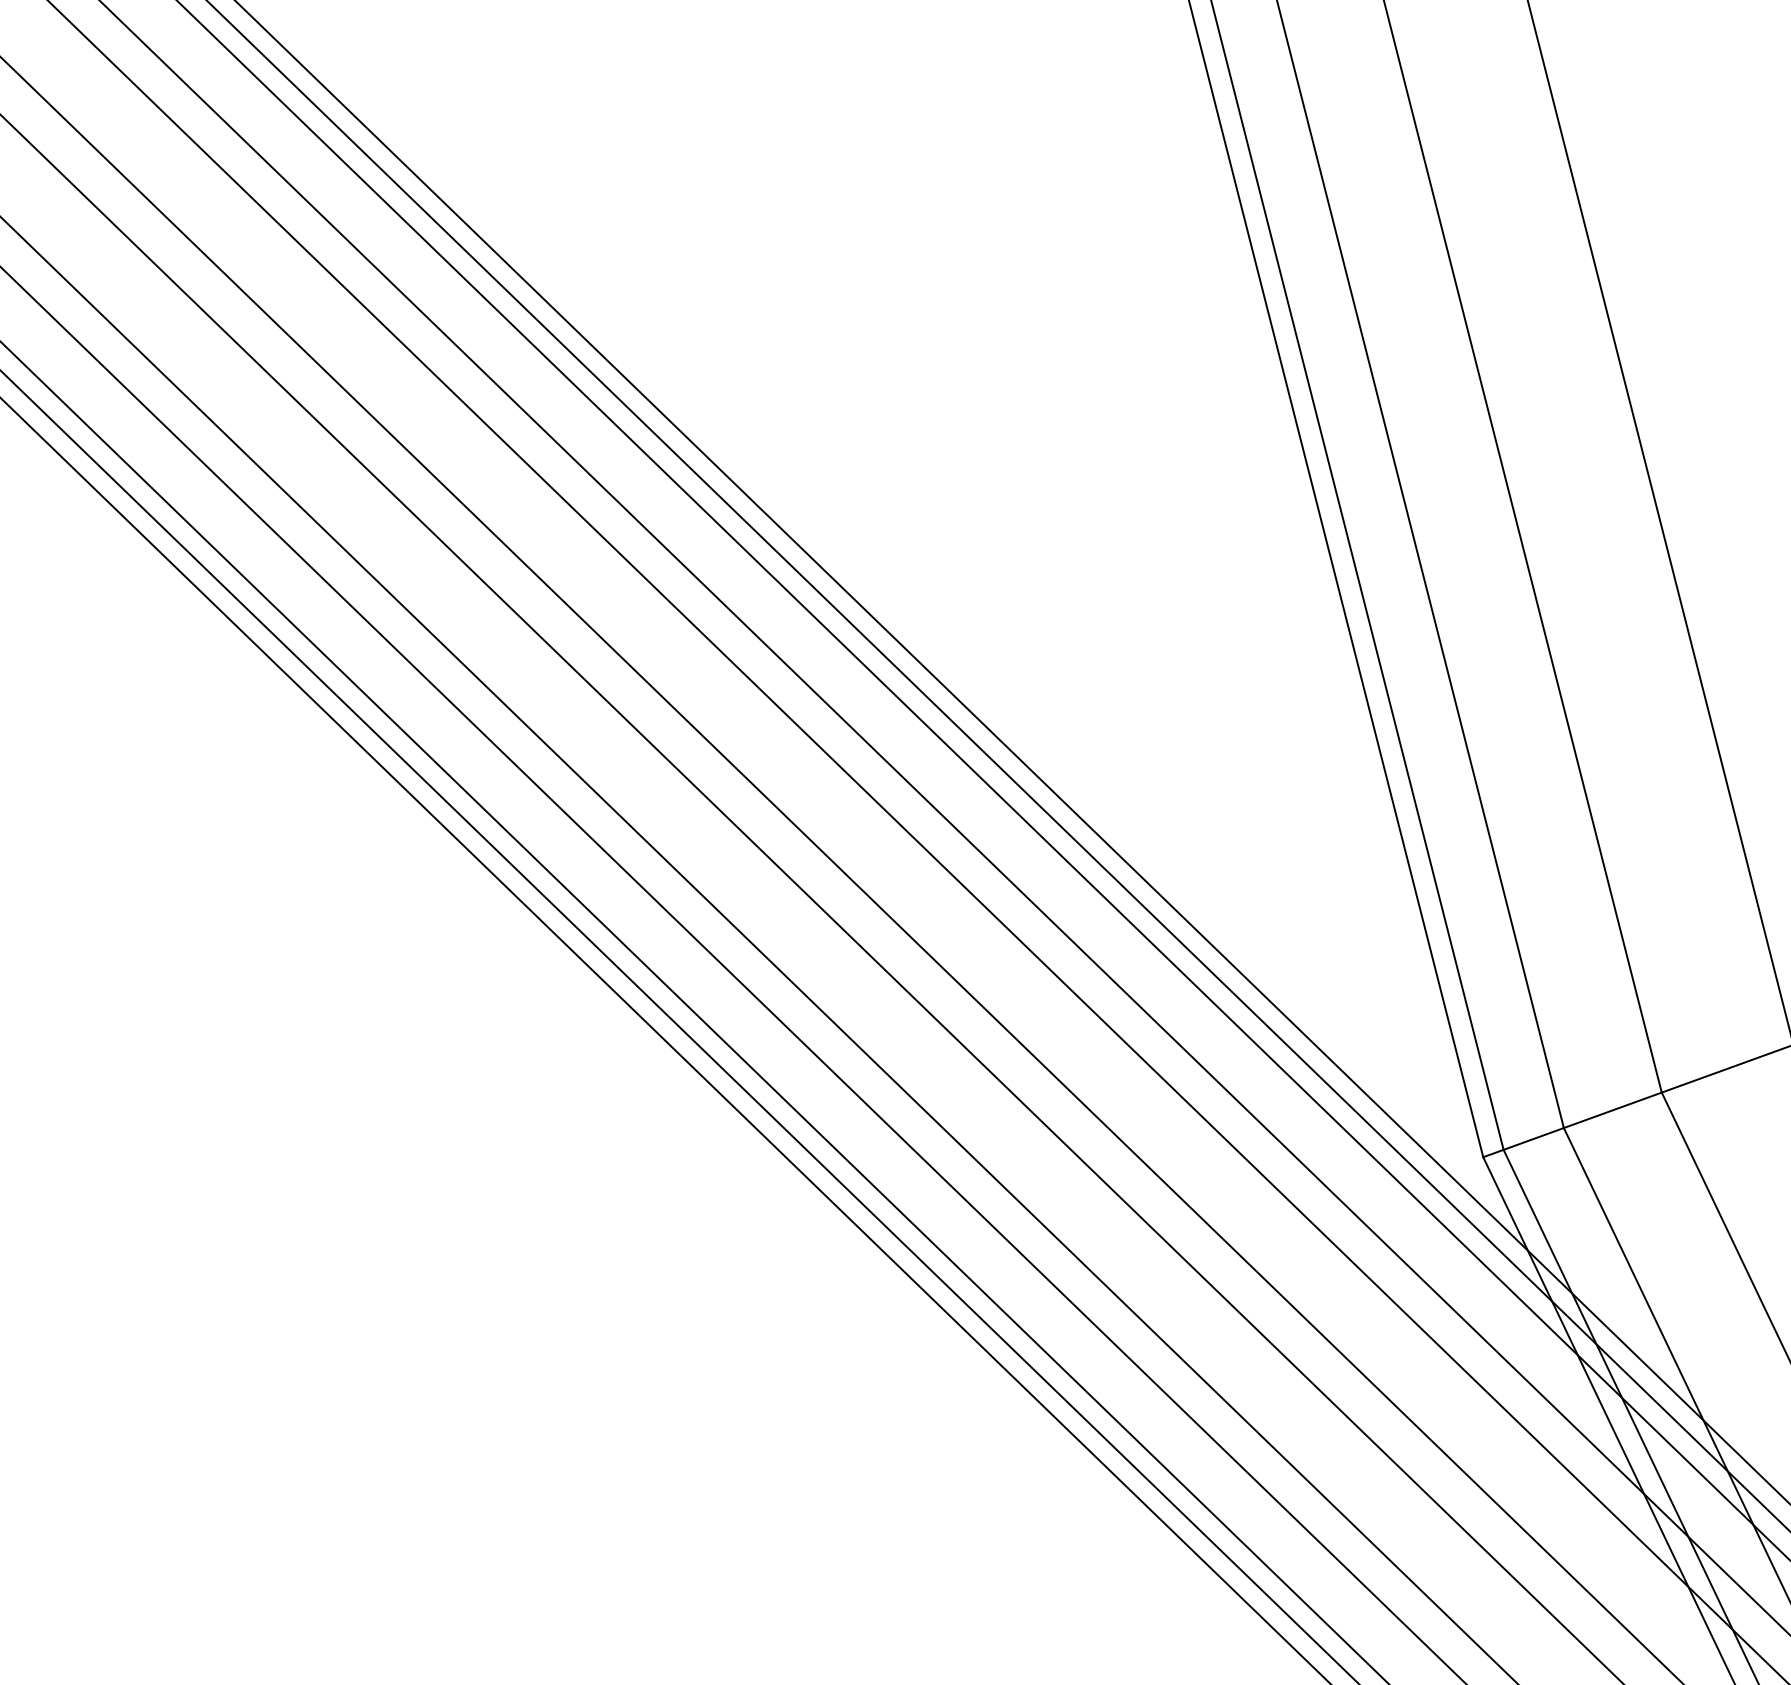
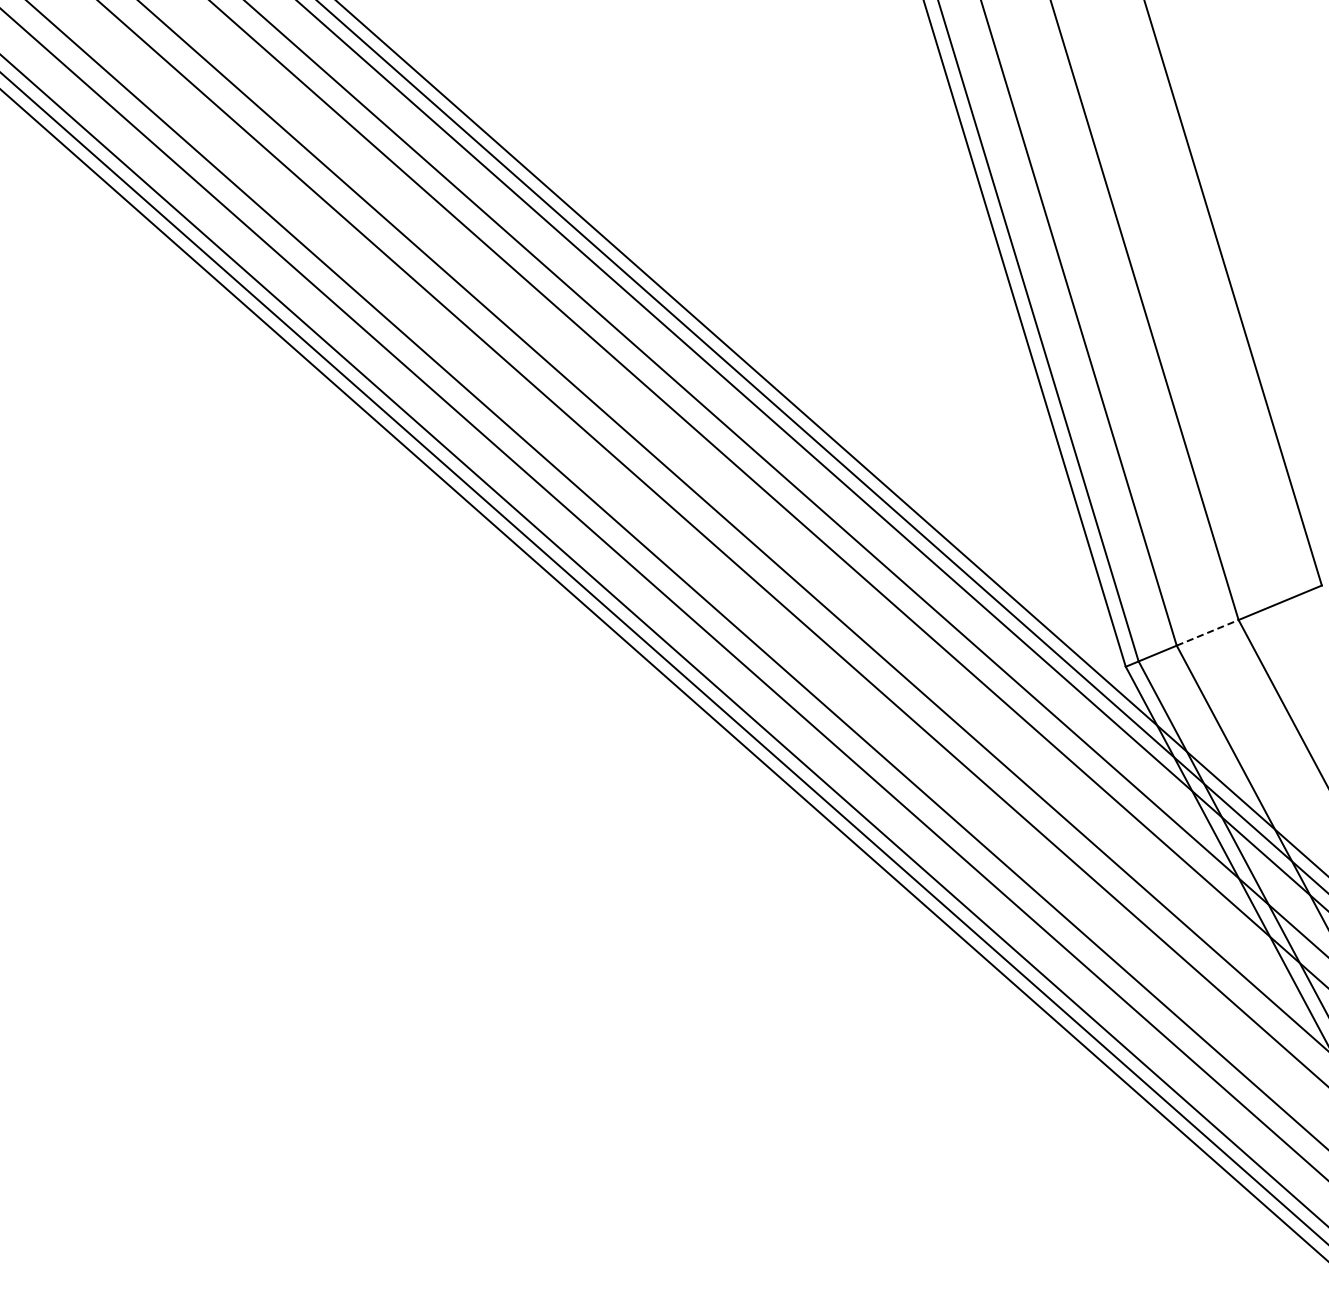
line: (1614, 1109) -> (1208, 632), solid -> dashed

